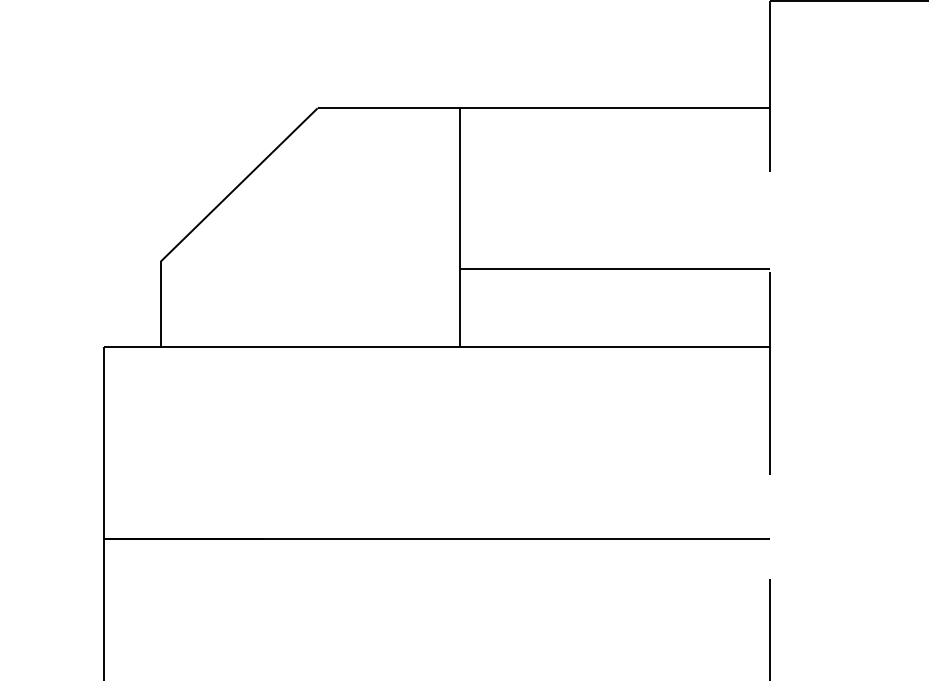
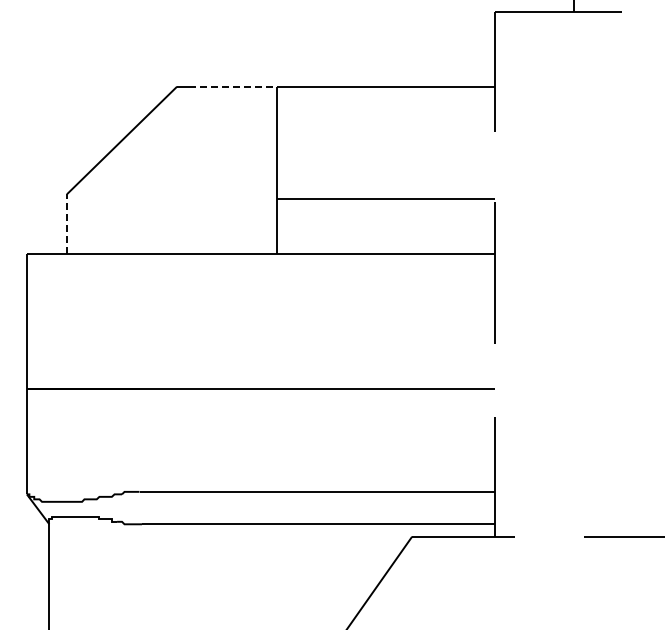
line: (398, 107) -> (233, 86), solid -> dashed
line: (160, 304) -> (66, 224), solid -> dashed

